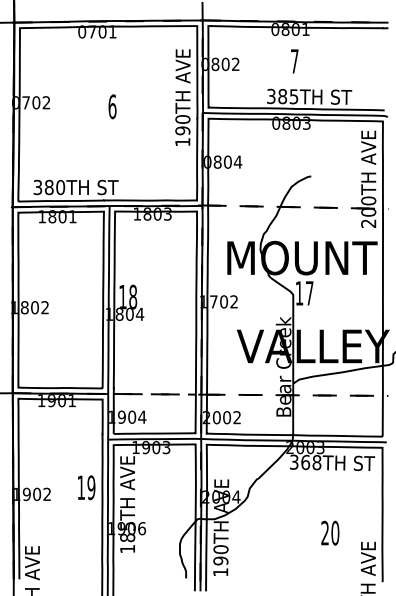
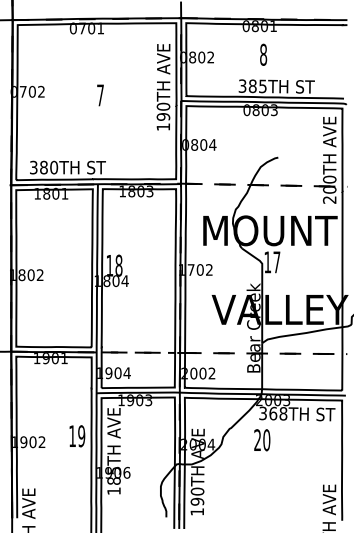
text: (294, 61) -> (263, 54), 7 -> 8
text: (112, 106) -> (100, 95), 6 -> 7
text: (330, 532) -> (262, 439), moved

